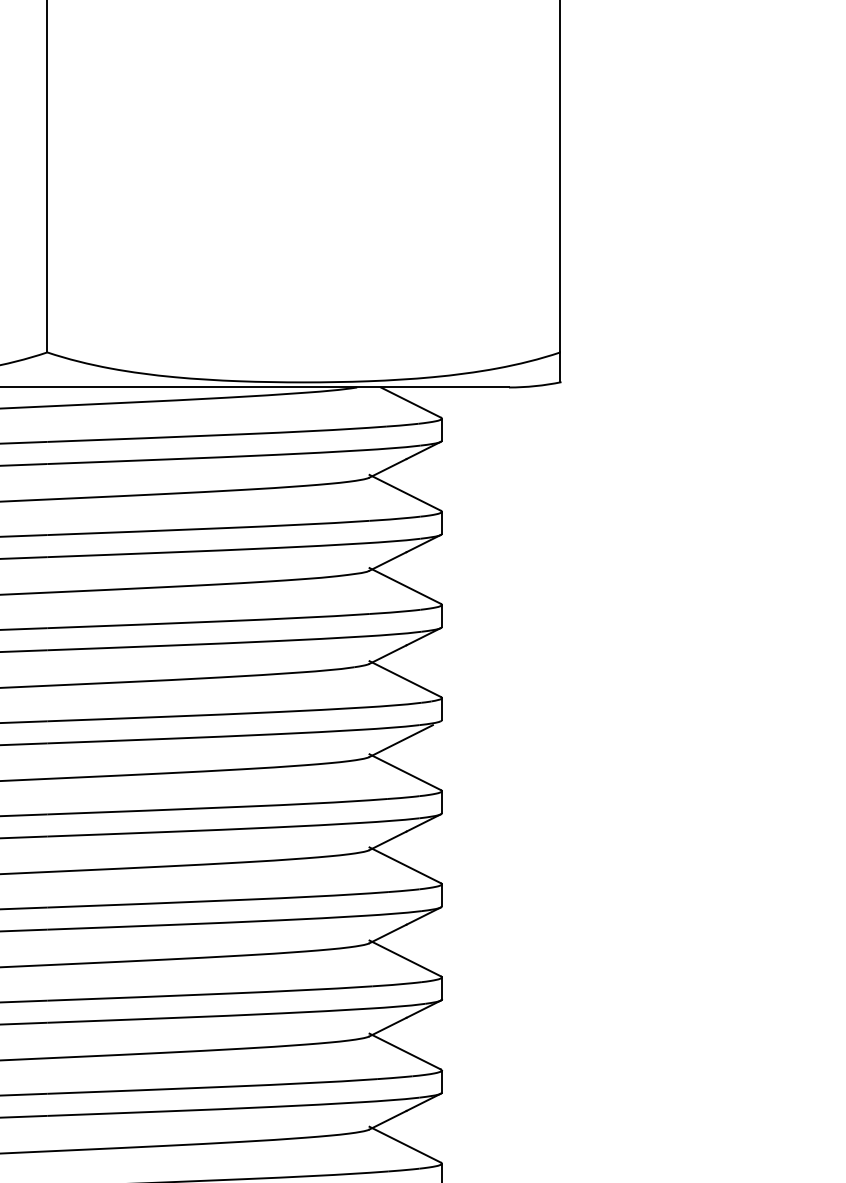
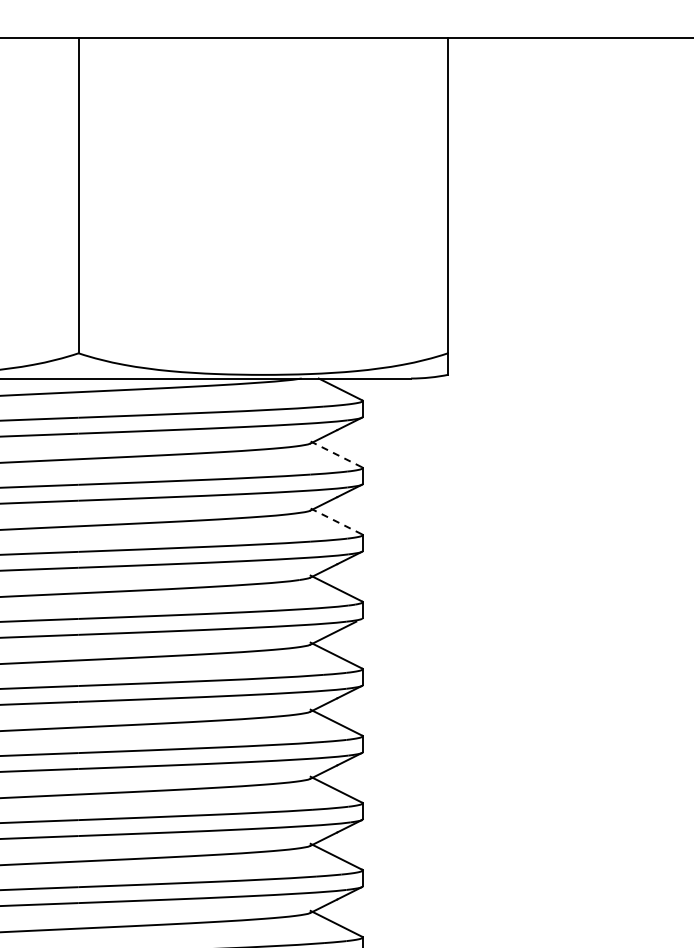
line: (405, 492) -> (336, 454), solid -> dashed
line: (405, 586) -> (336, 521), solid -> dashed

